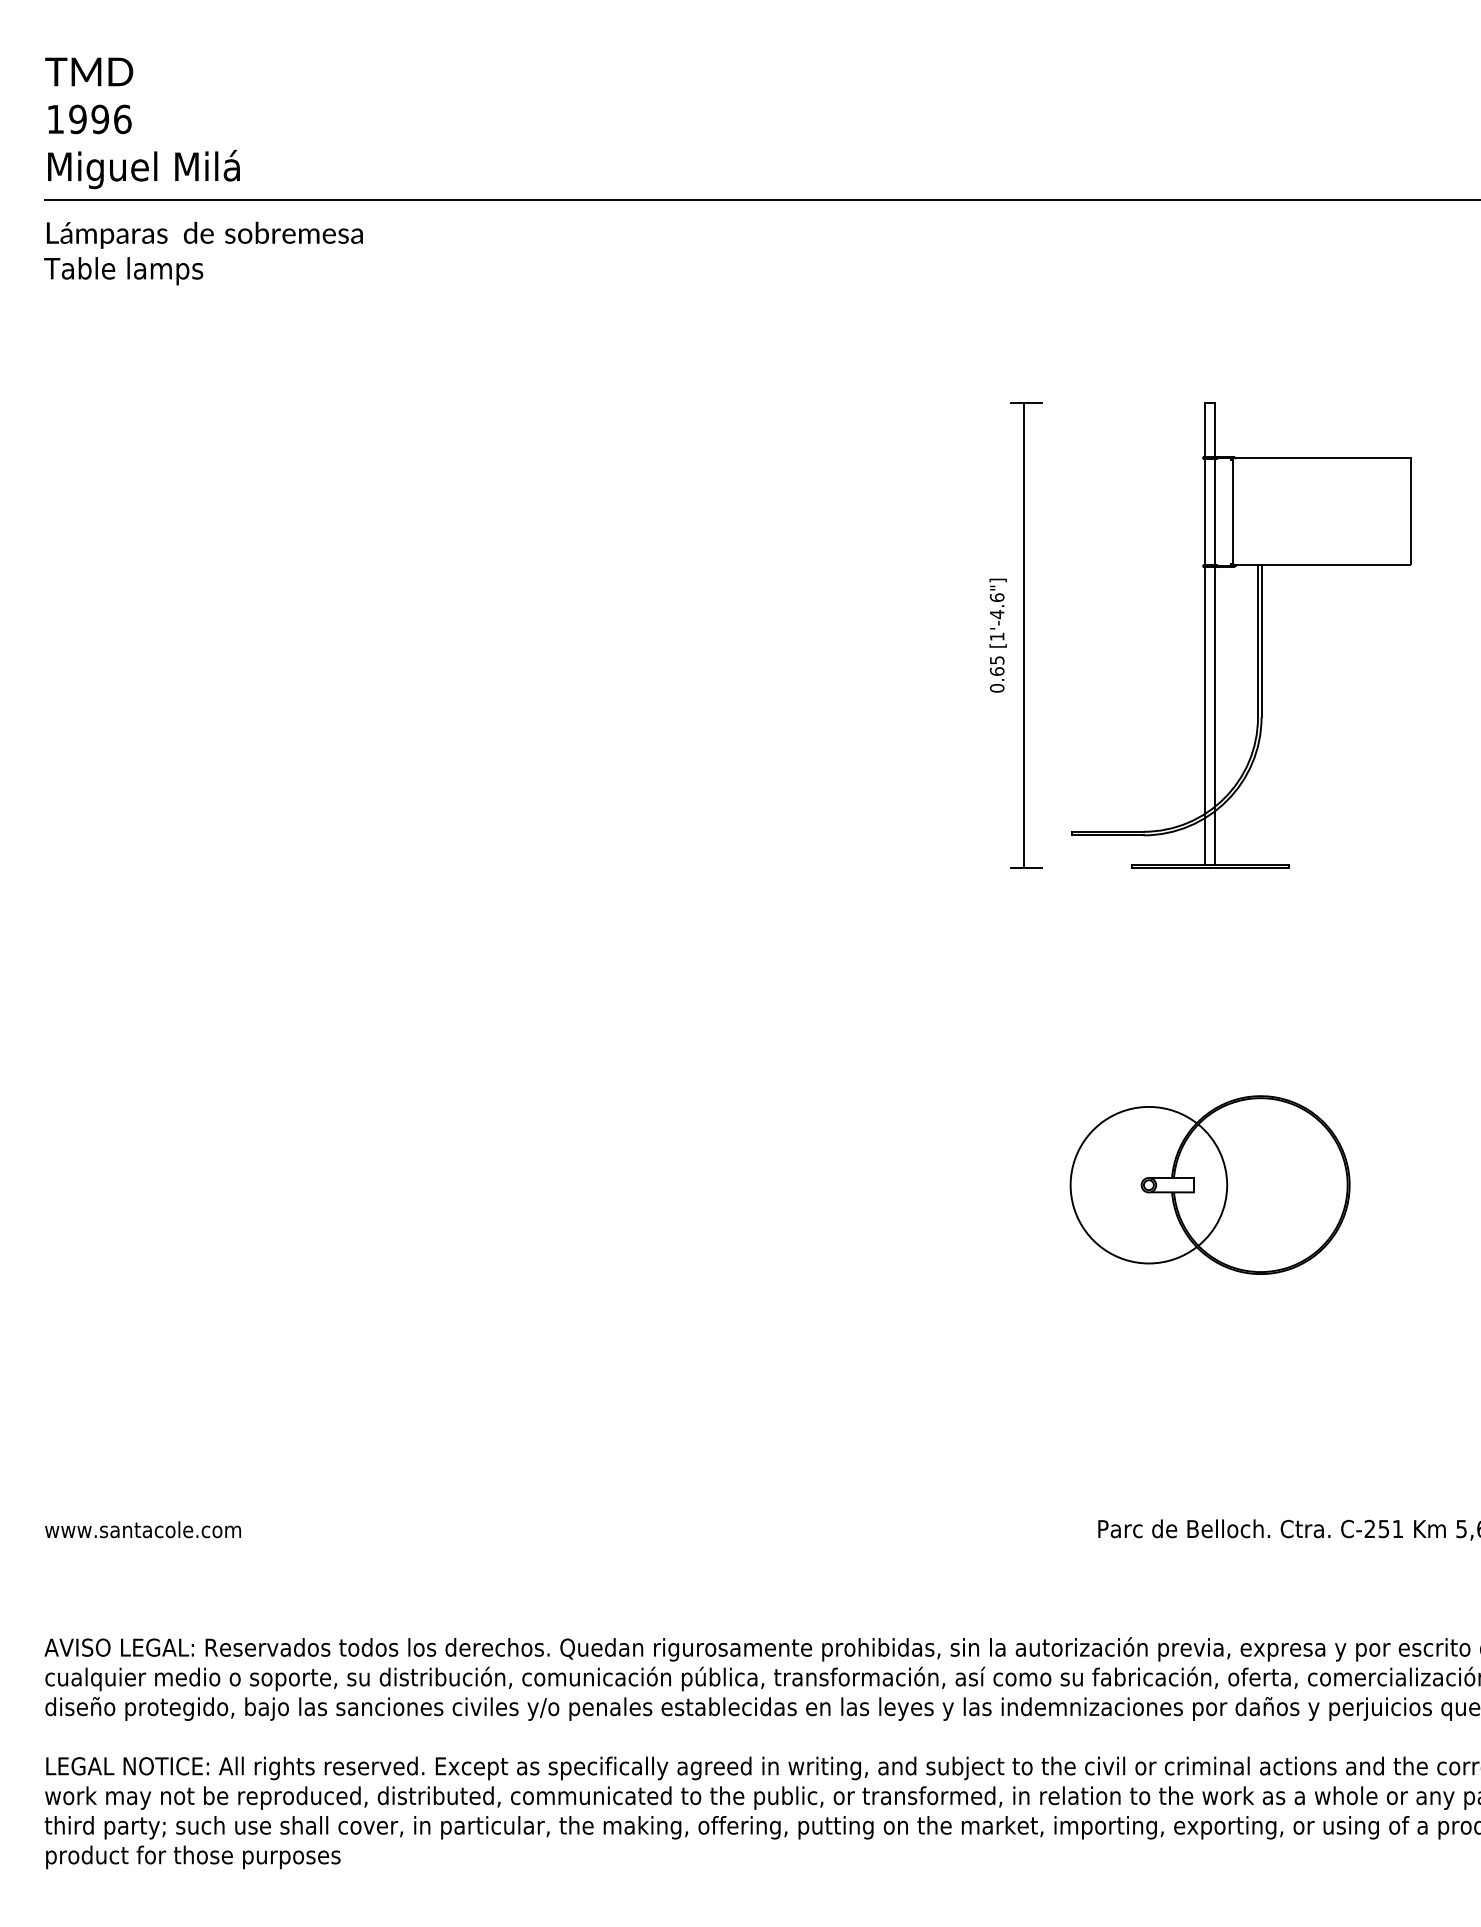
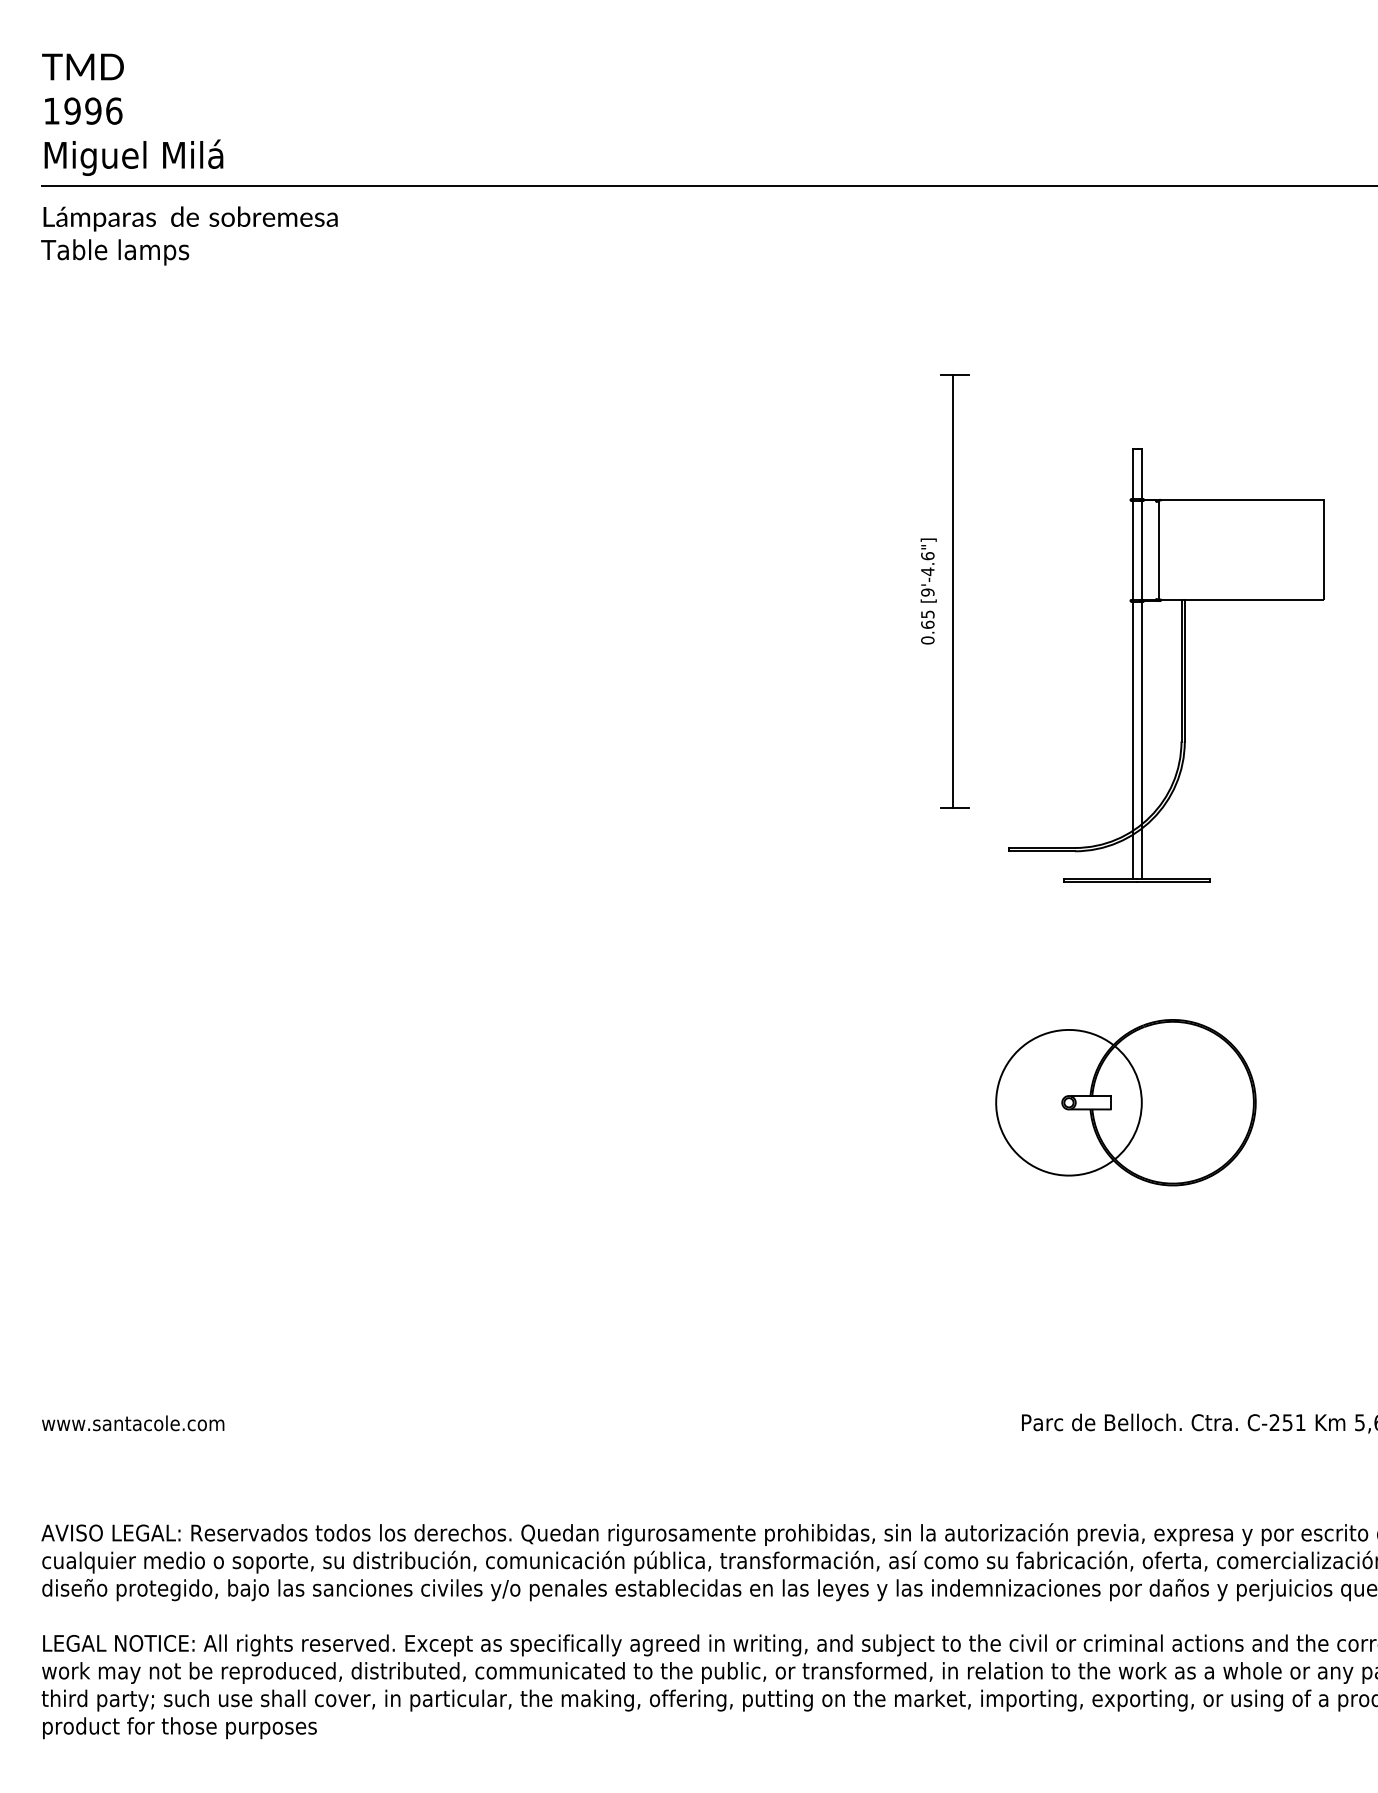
part: (1241, 635) -> (1166, 665), moved
text: (996, 636) -> (927, 592), [1'-4.6"] -> [9'-4.6"]

